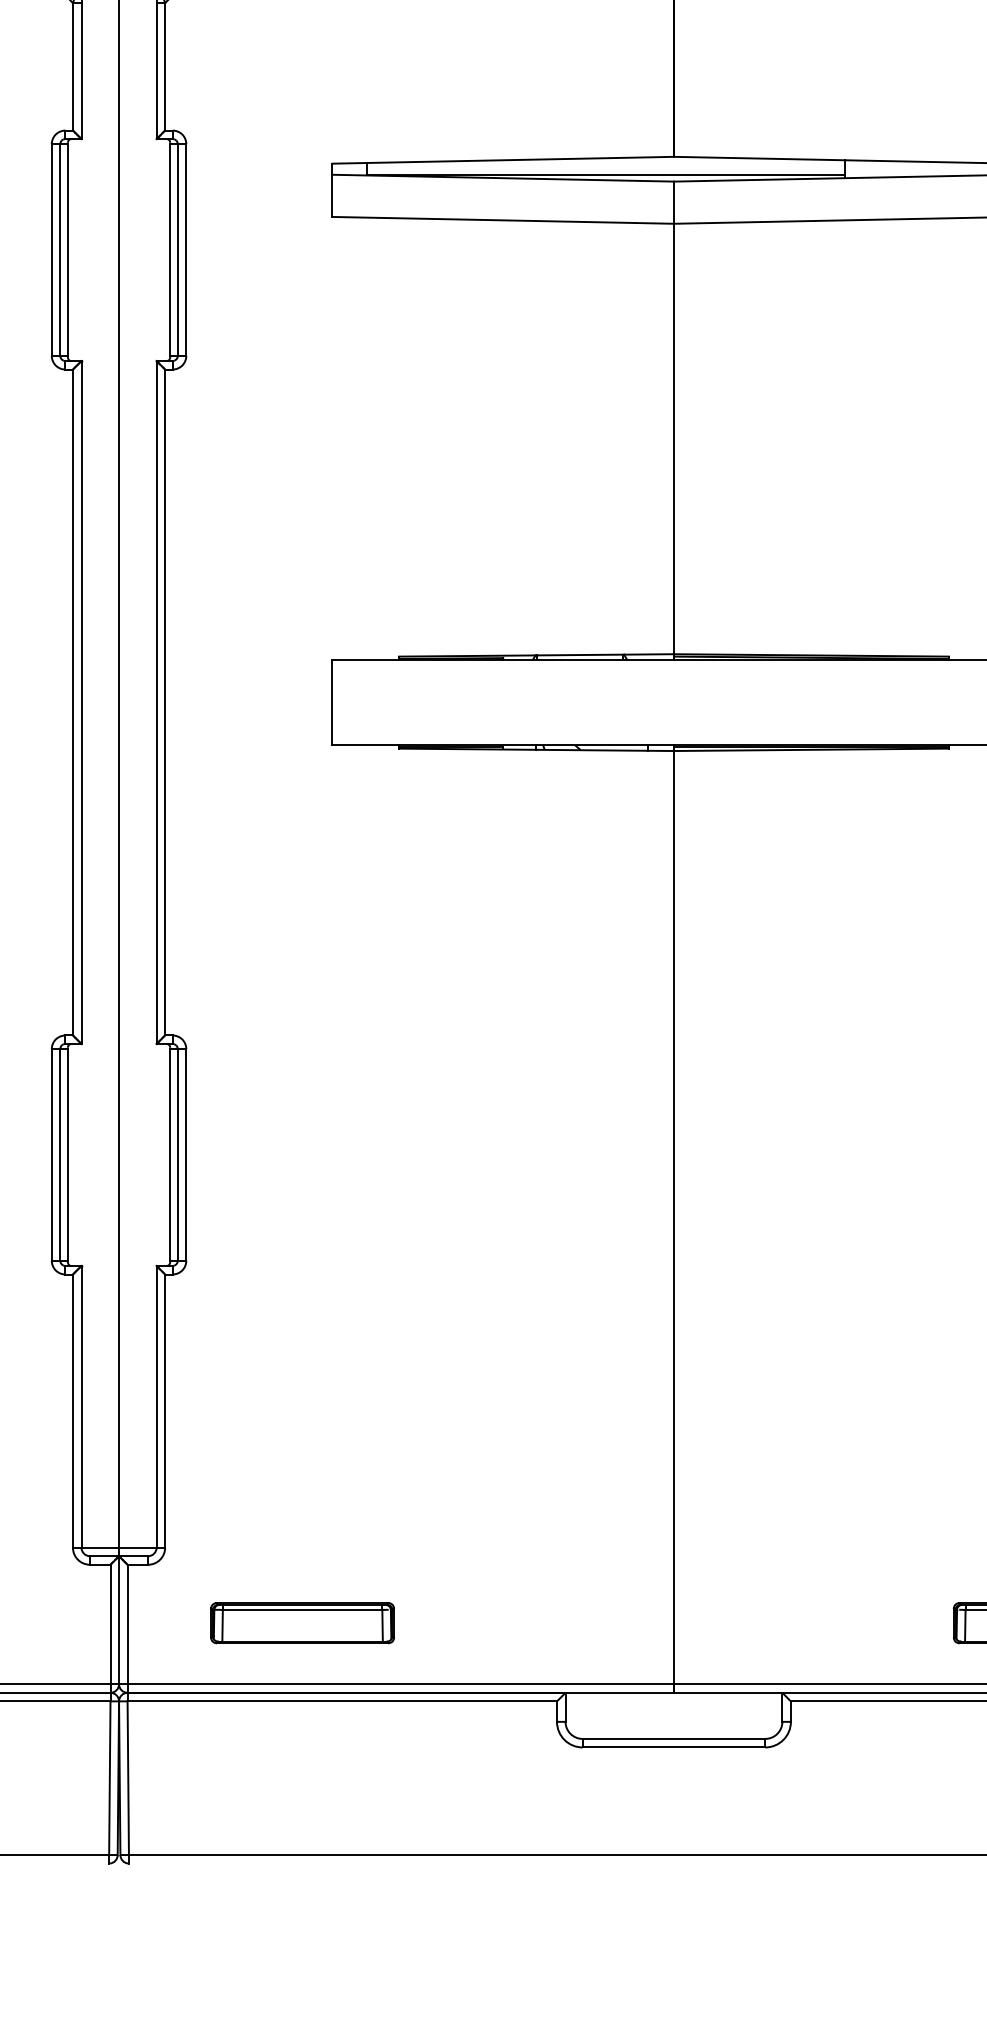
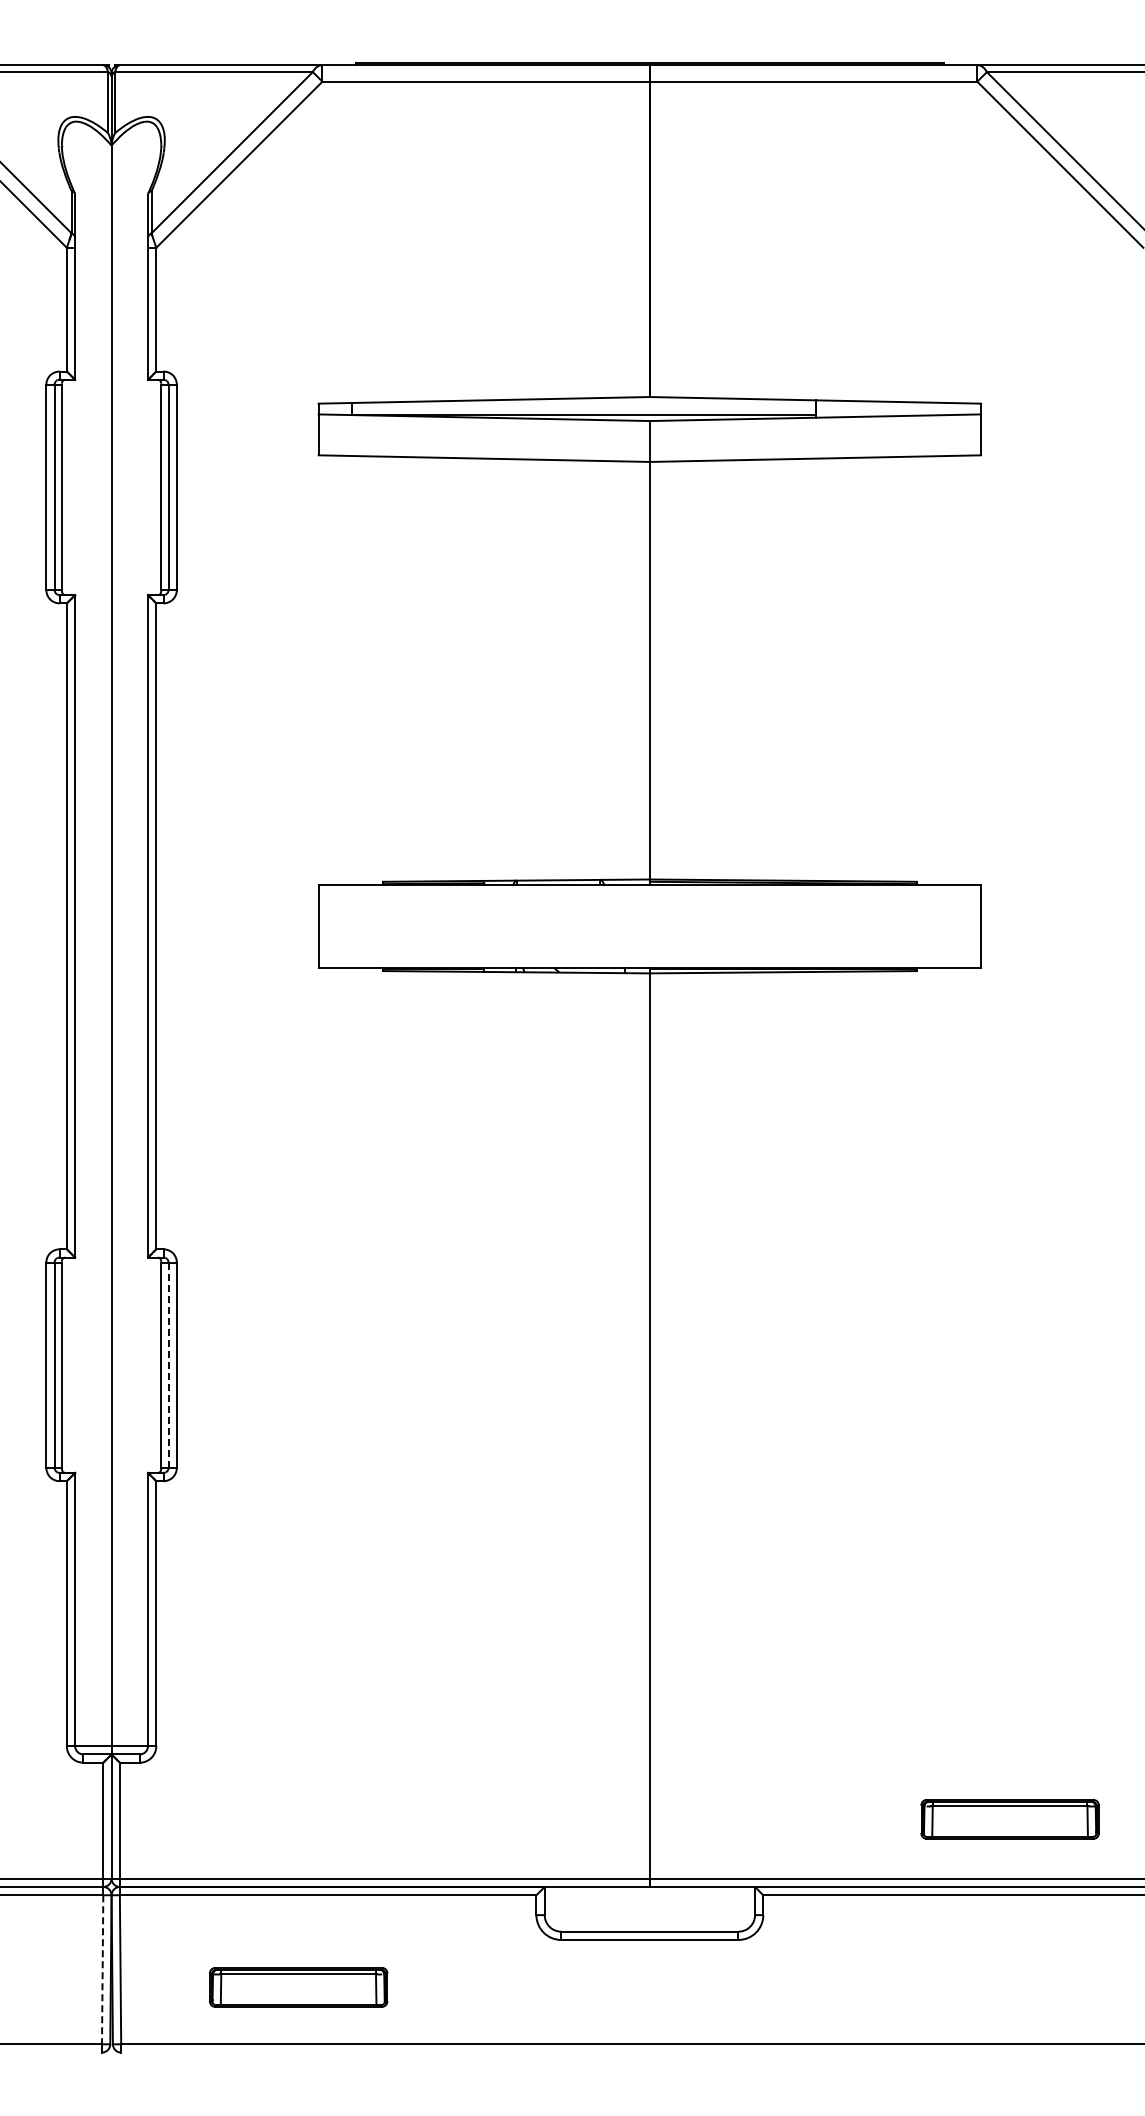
line: (177, 1155) -> (168, 1365), solid -> dashed
part: (302, 1623) -> (298, 1987), moved
line: (109, 1777) -> (102, 1969), solid -> dashed

